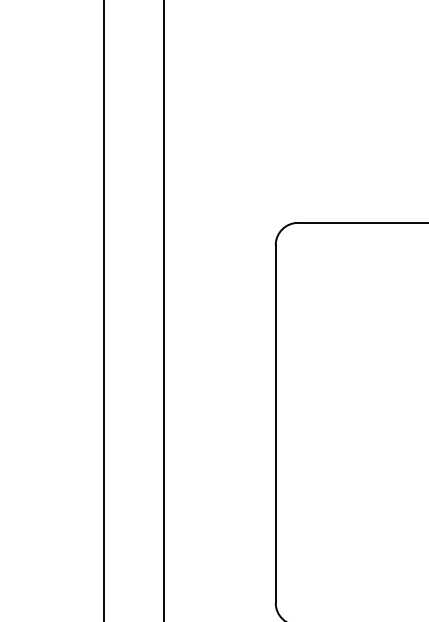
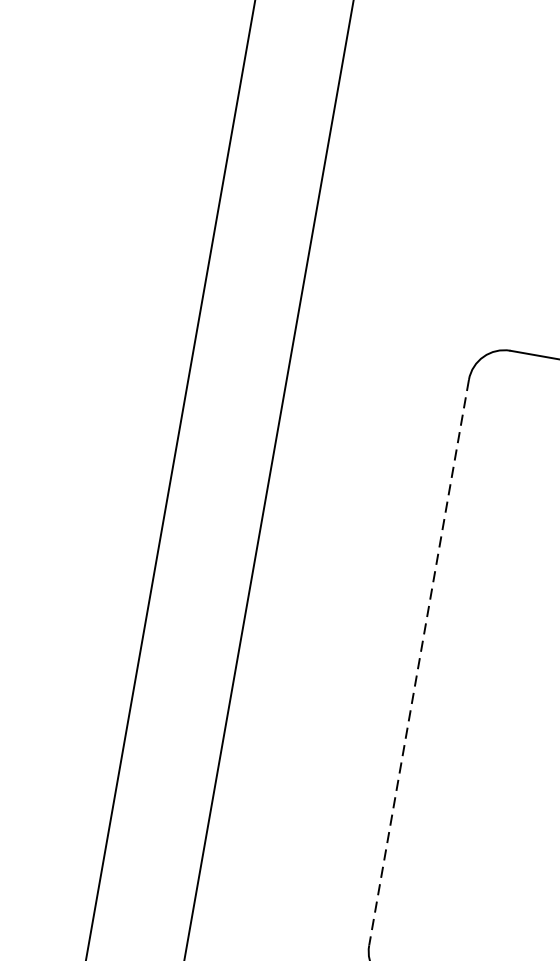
line: (275, 424) -> (418, 663), solid -> dashed

